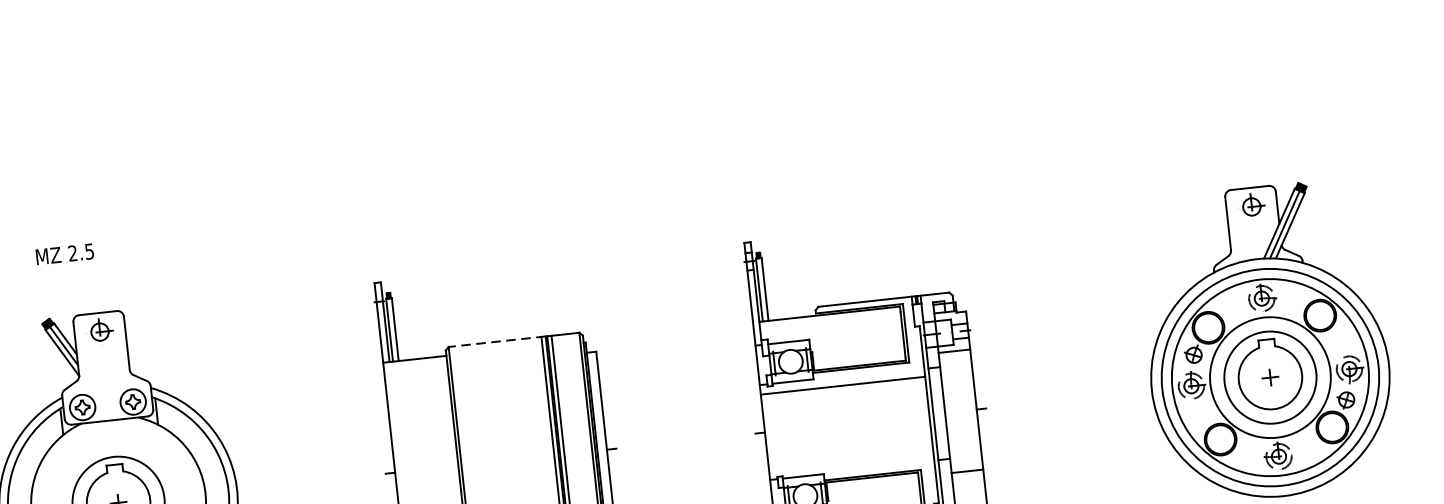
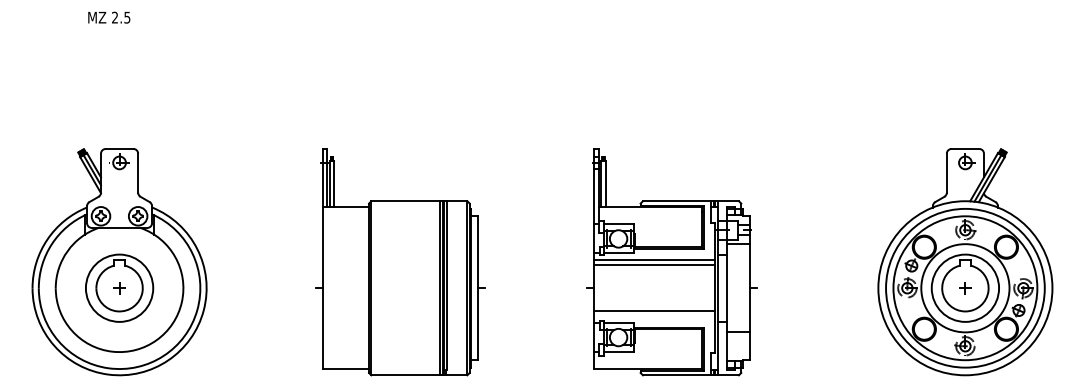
text: (65, 253) -> (109, 17), moved
line: (497, 342) -> (407, 201), dashed -> solid
line: (843, 392) -> (654, 265), added
line: (850, 455) -> (654, 311), added

